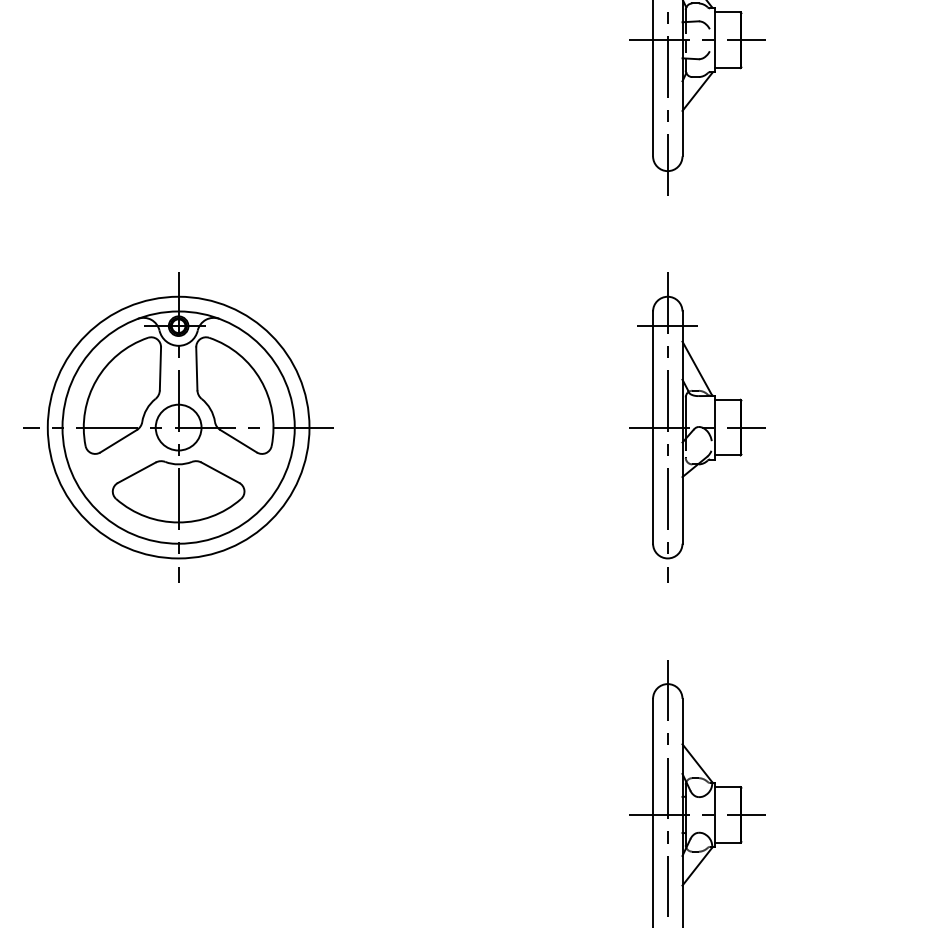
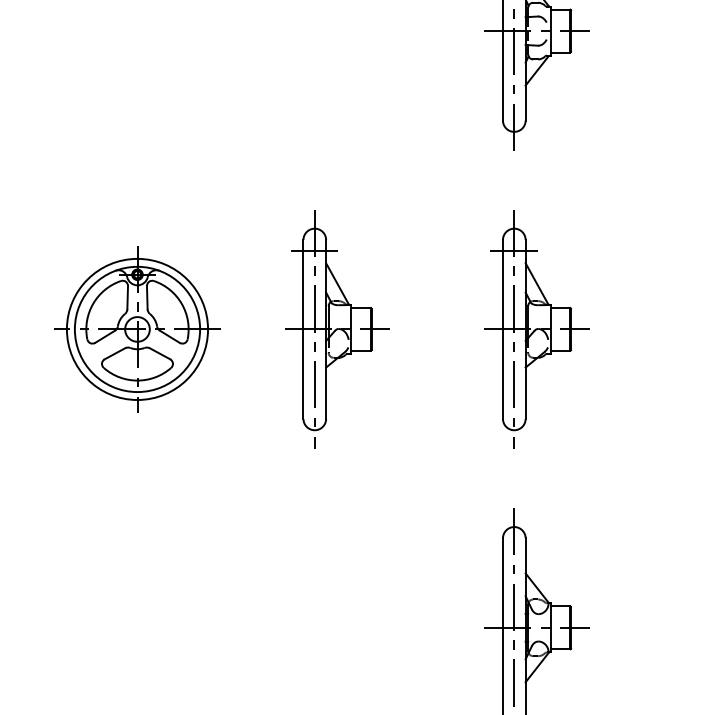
part: (178, 427) -> (137, 329), size x0.7
part: (438, 427) -> (337, 329), added

